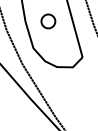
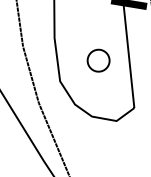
part: (48, 21) -> (98, 60), moved

